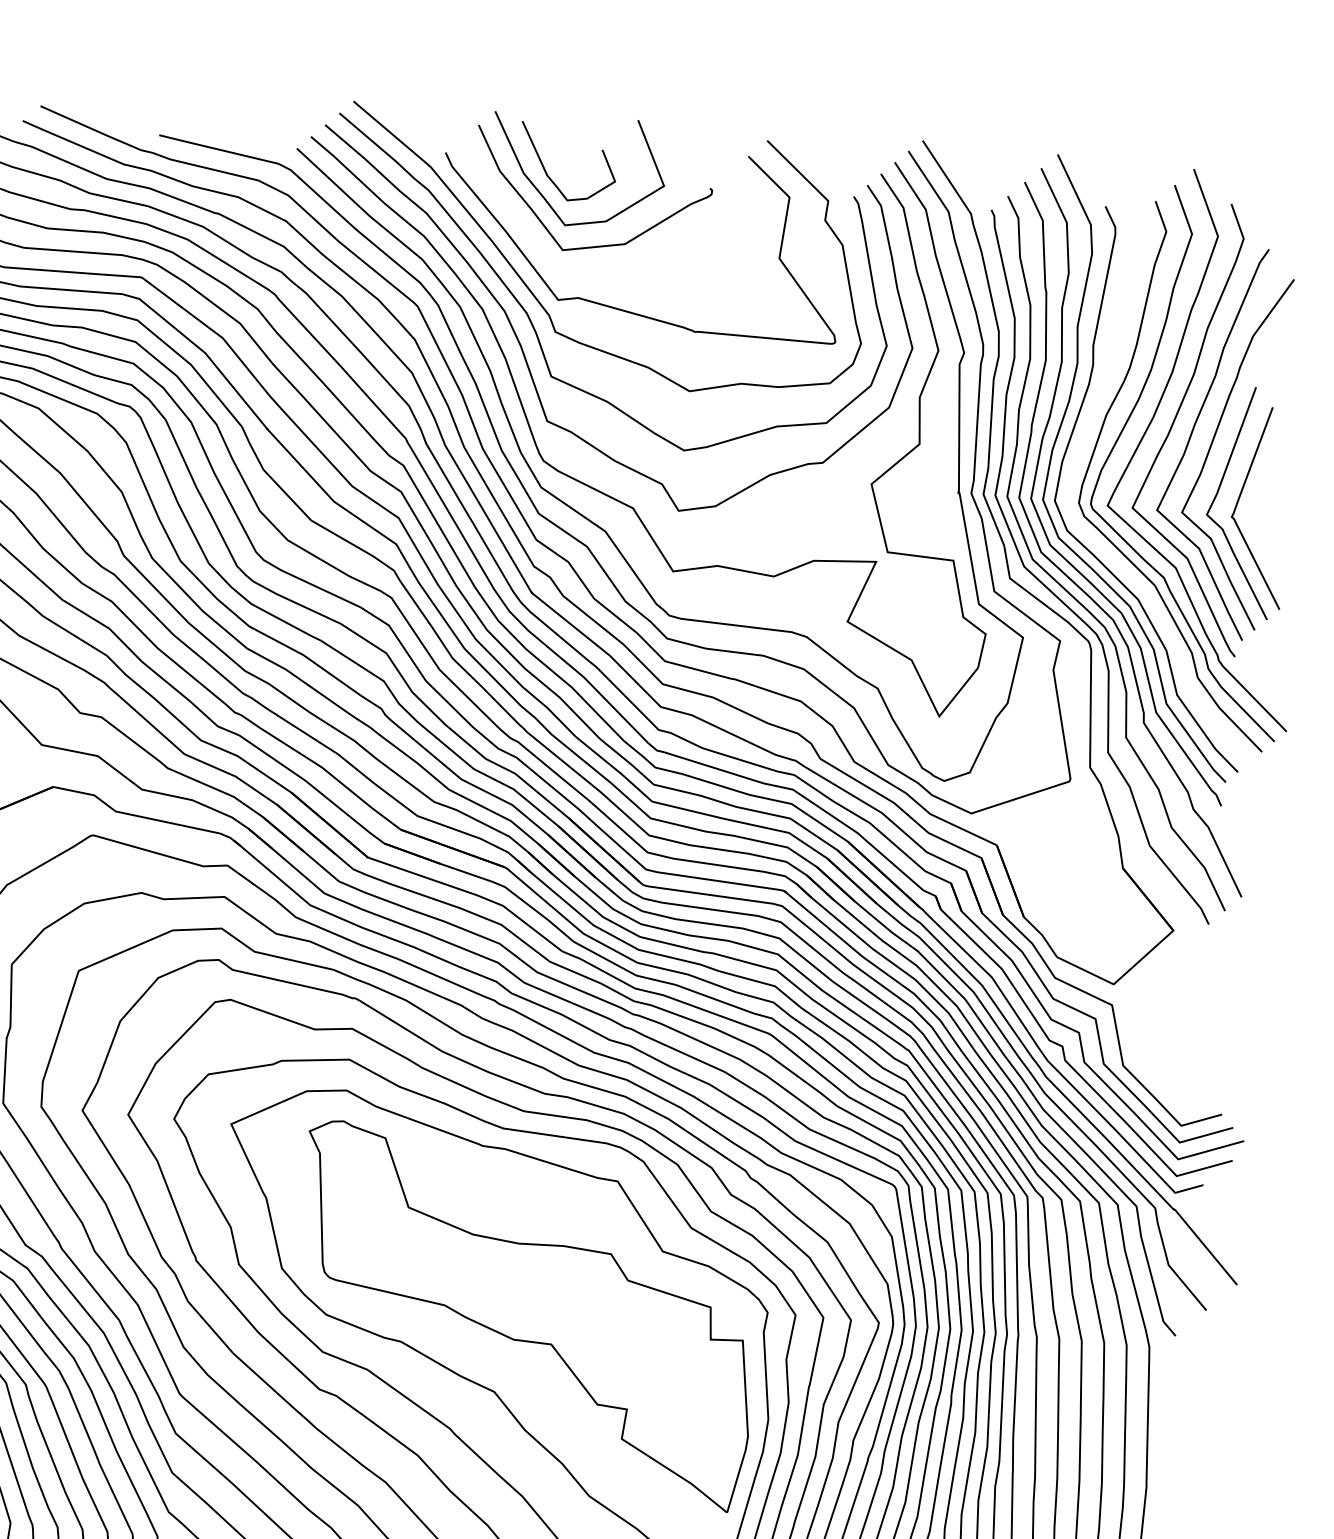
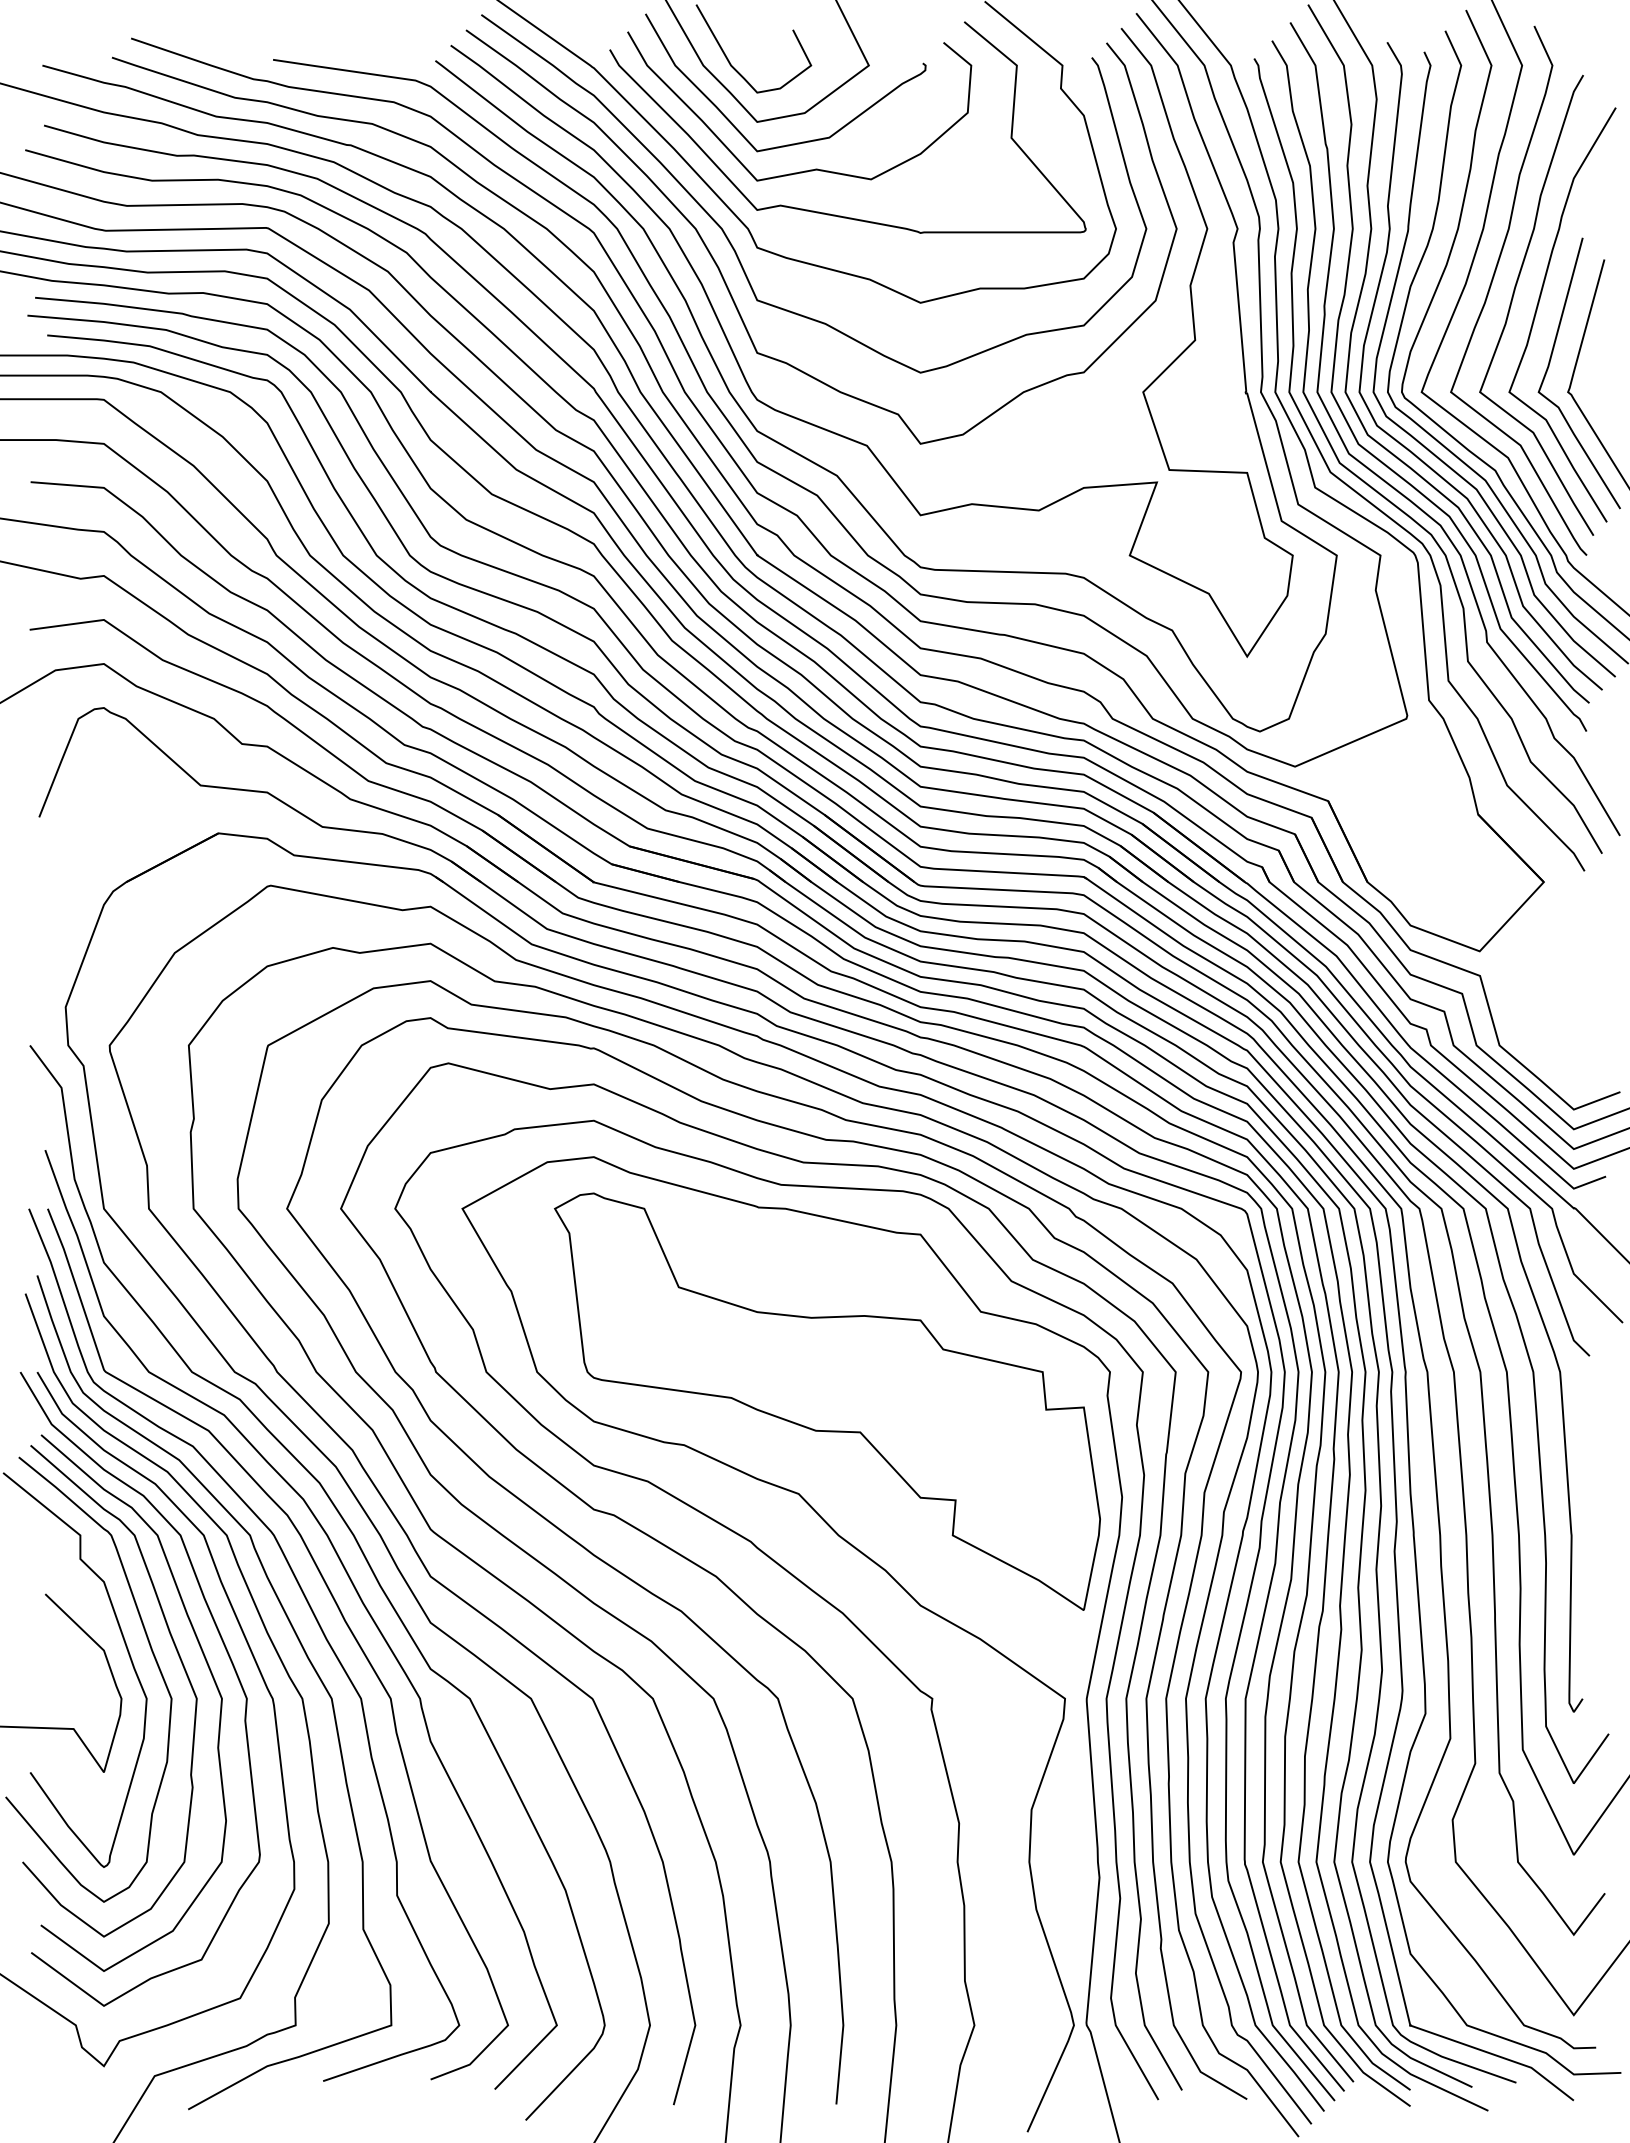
curve: (606, 269) -> (810, 169), added
curve: (1108, 553) -> (1427, 447), added

